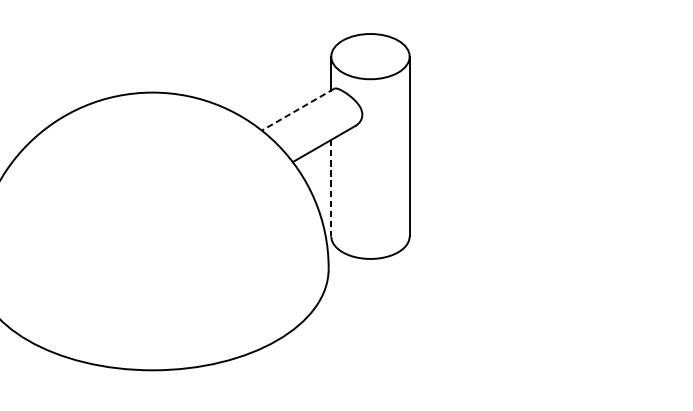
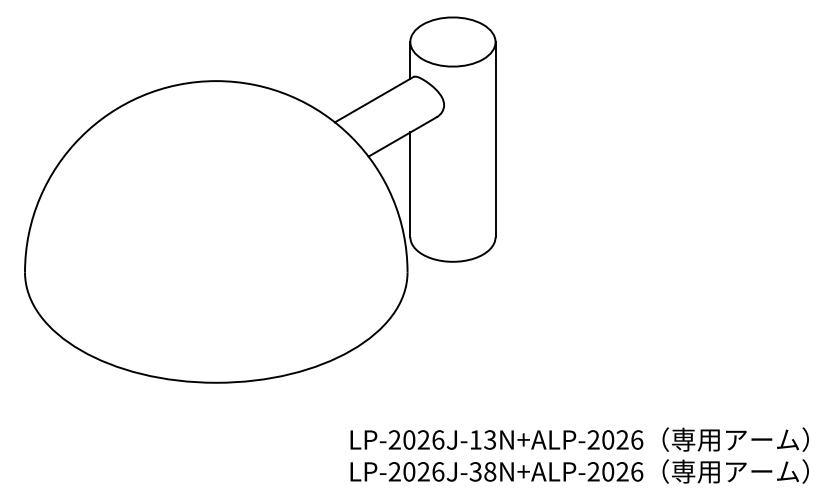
line: (297, 109) -> (373, 99), dashed -> solid
line: (331, 188) -> (410, 185), dashed -> solid

